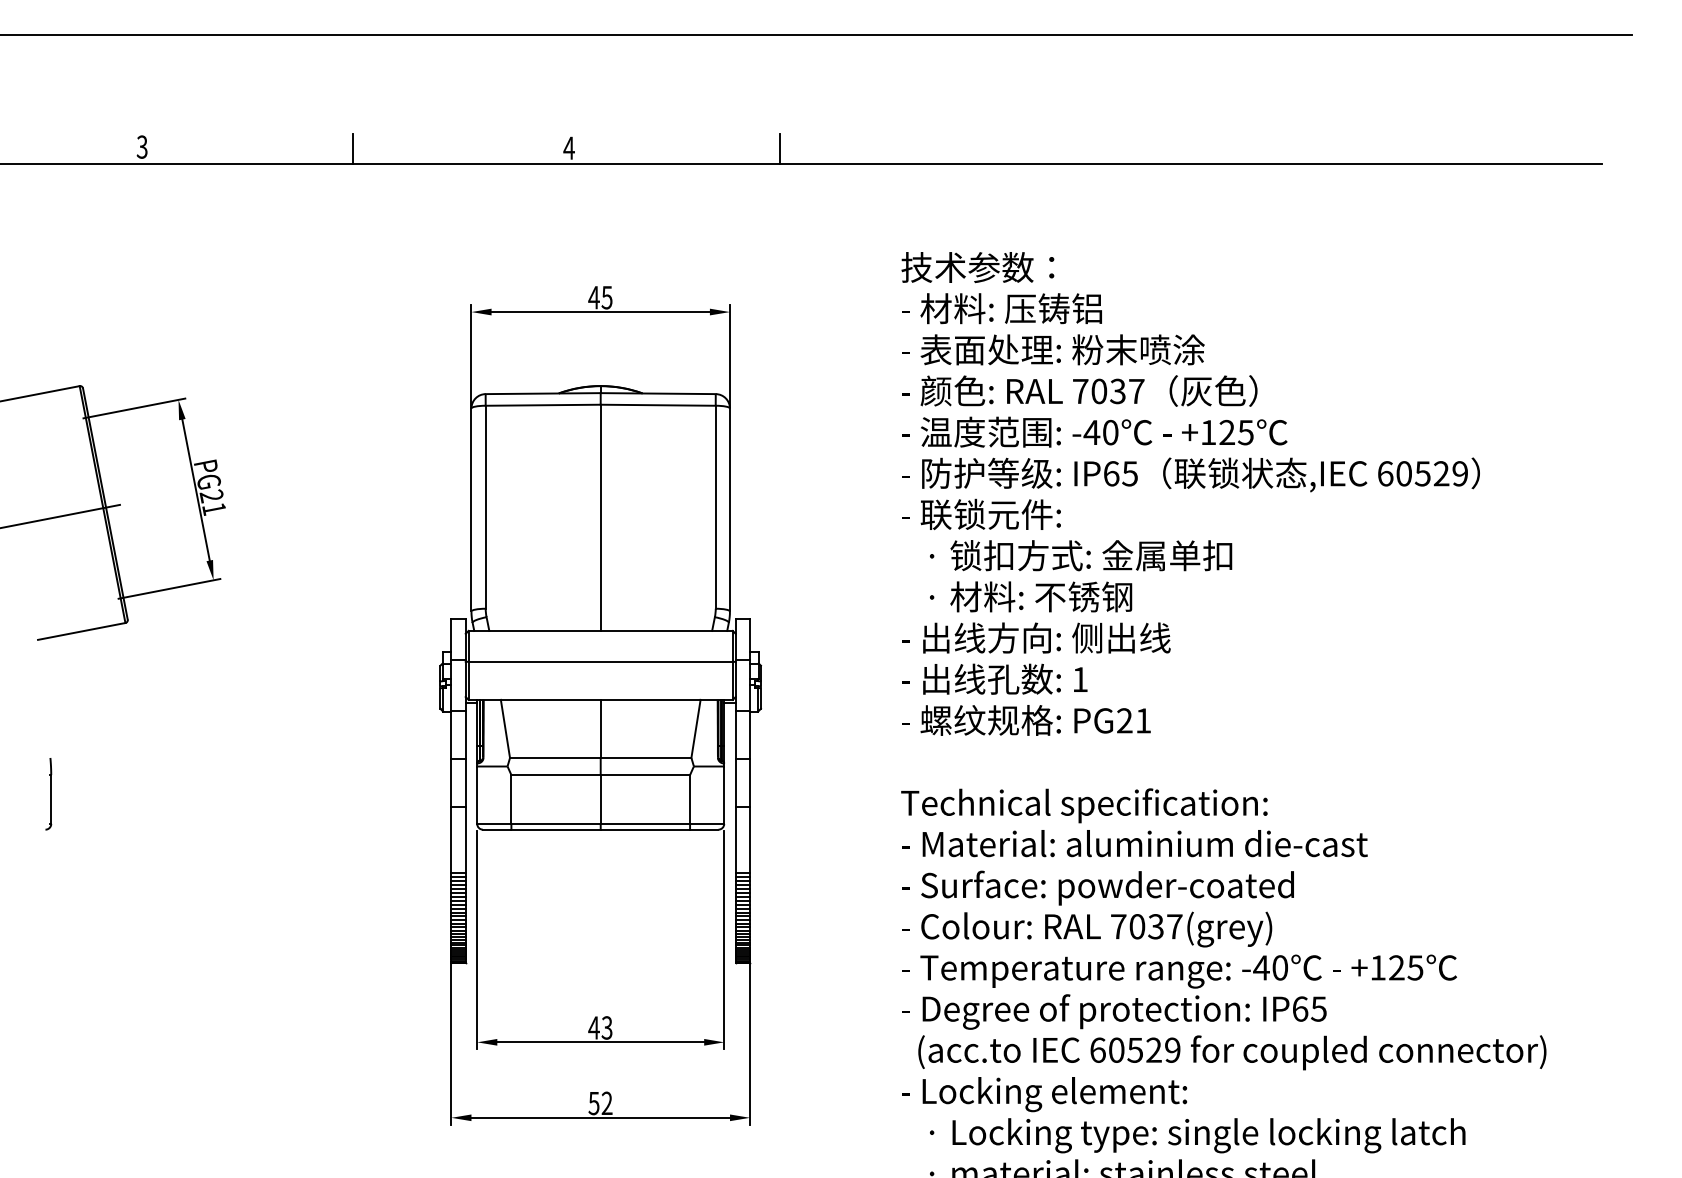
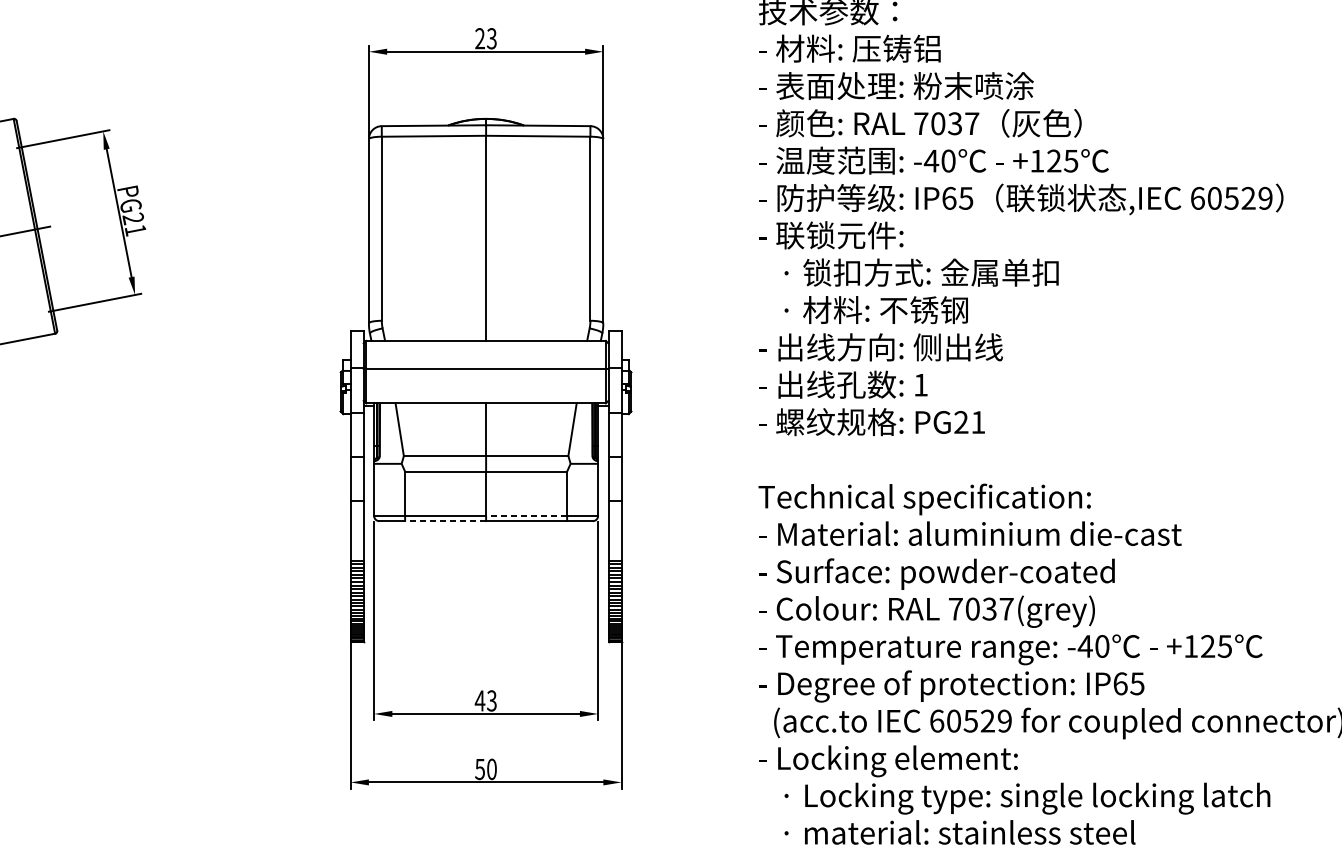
text: (600, 297) -> (485, 38), 45 -> 23
line: (645, 823) -> (526, 515), solid -> dashed
line: (556, 829) -> (446, 520), solid -> dashed
text: (606, 1103) -> (491, 769), 52 -> 50

